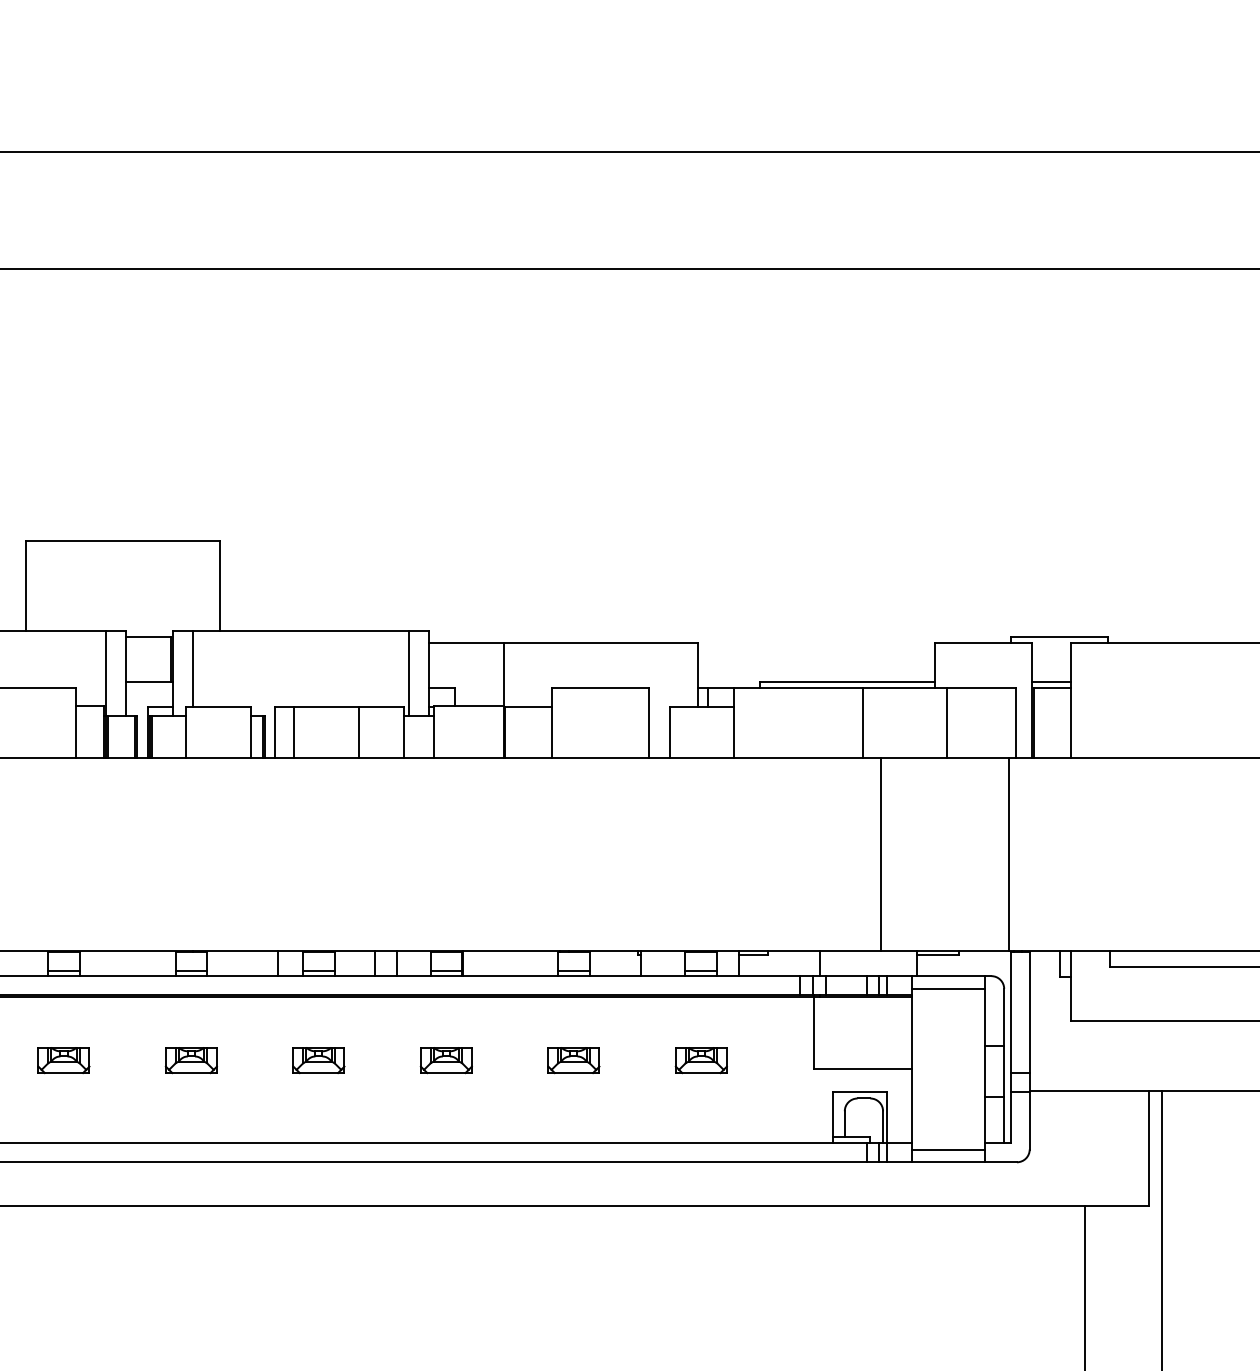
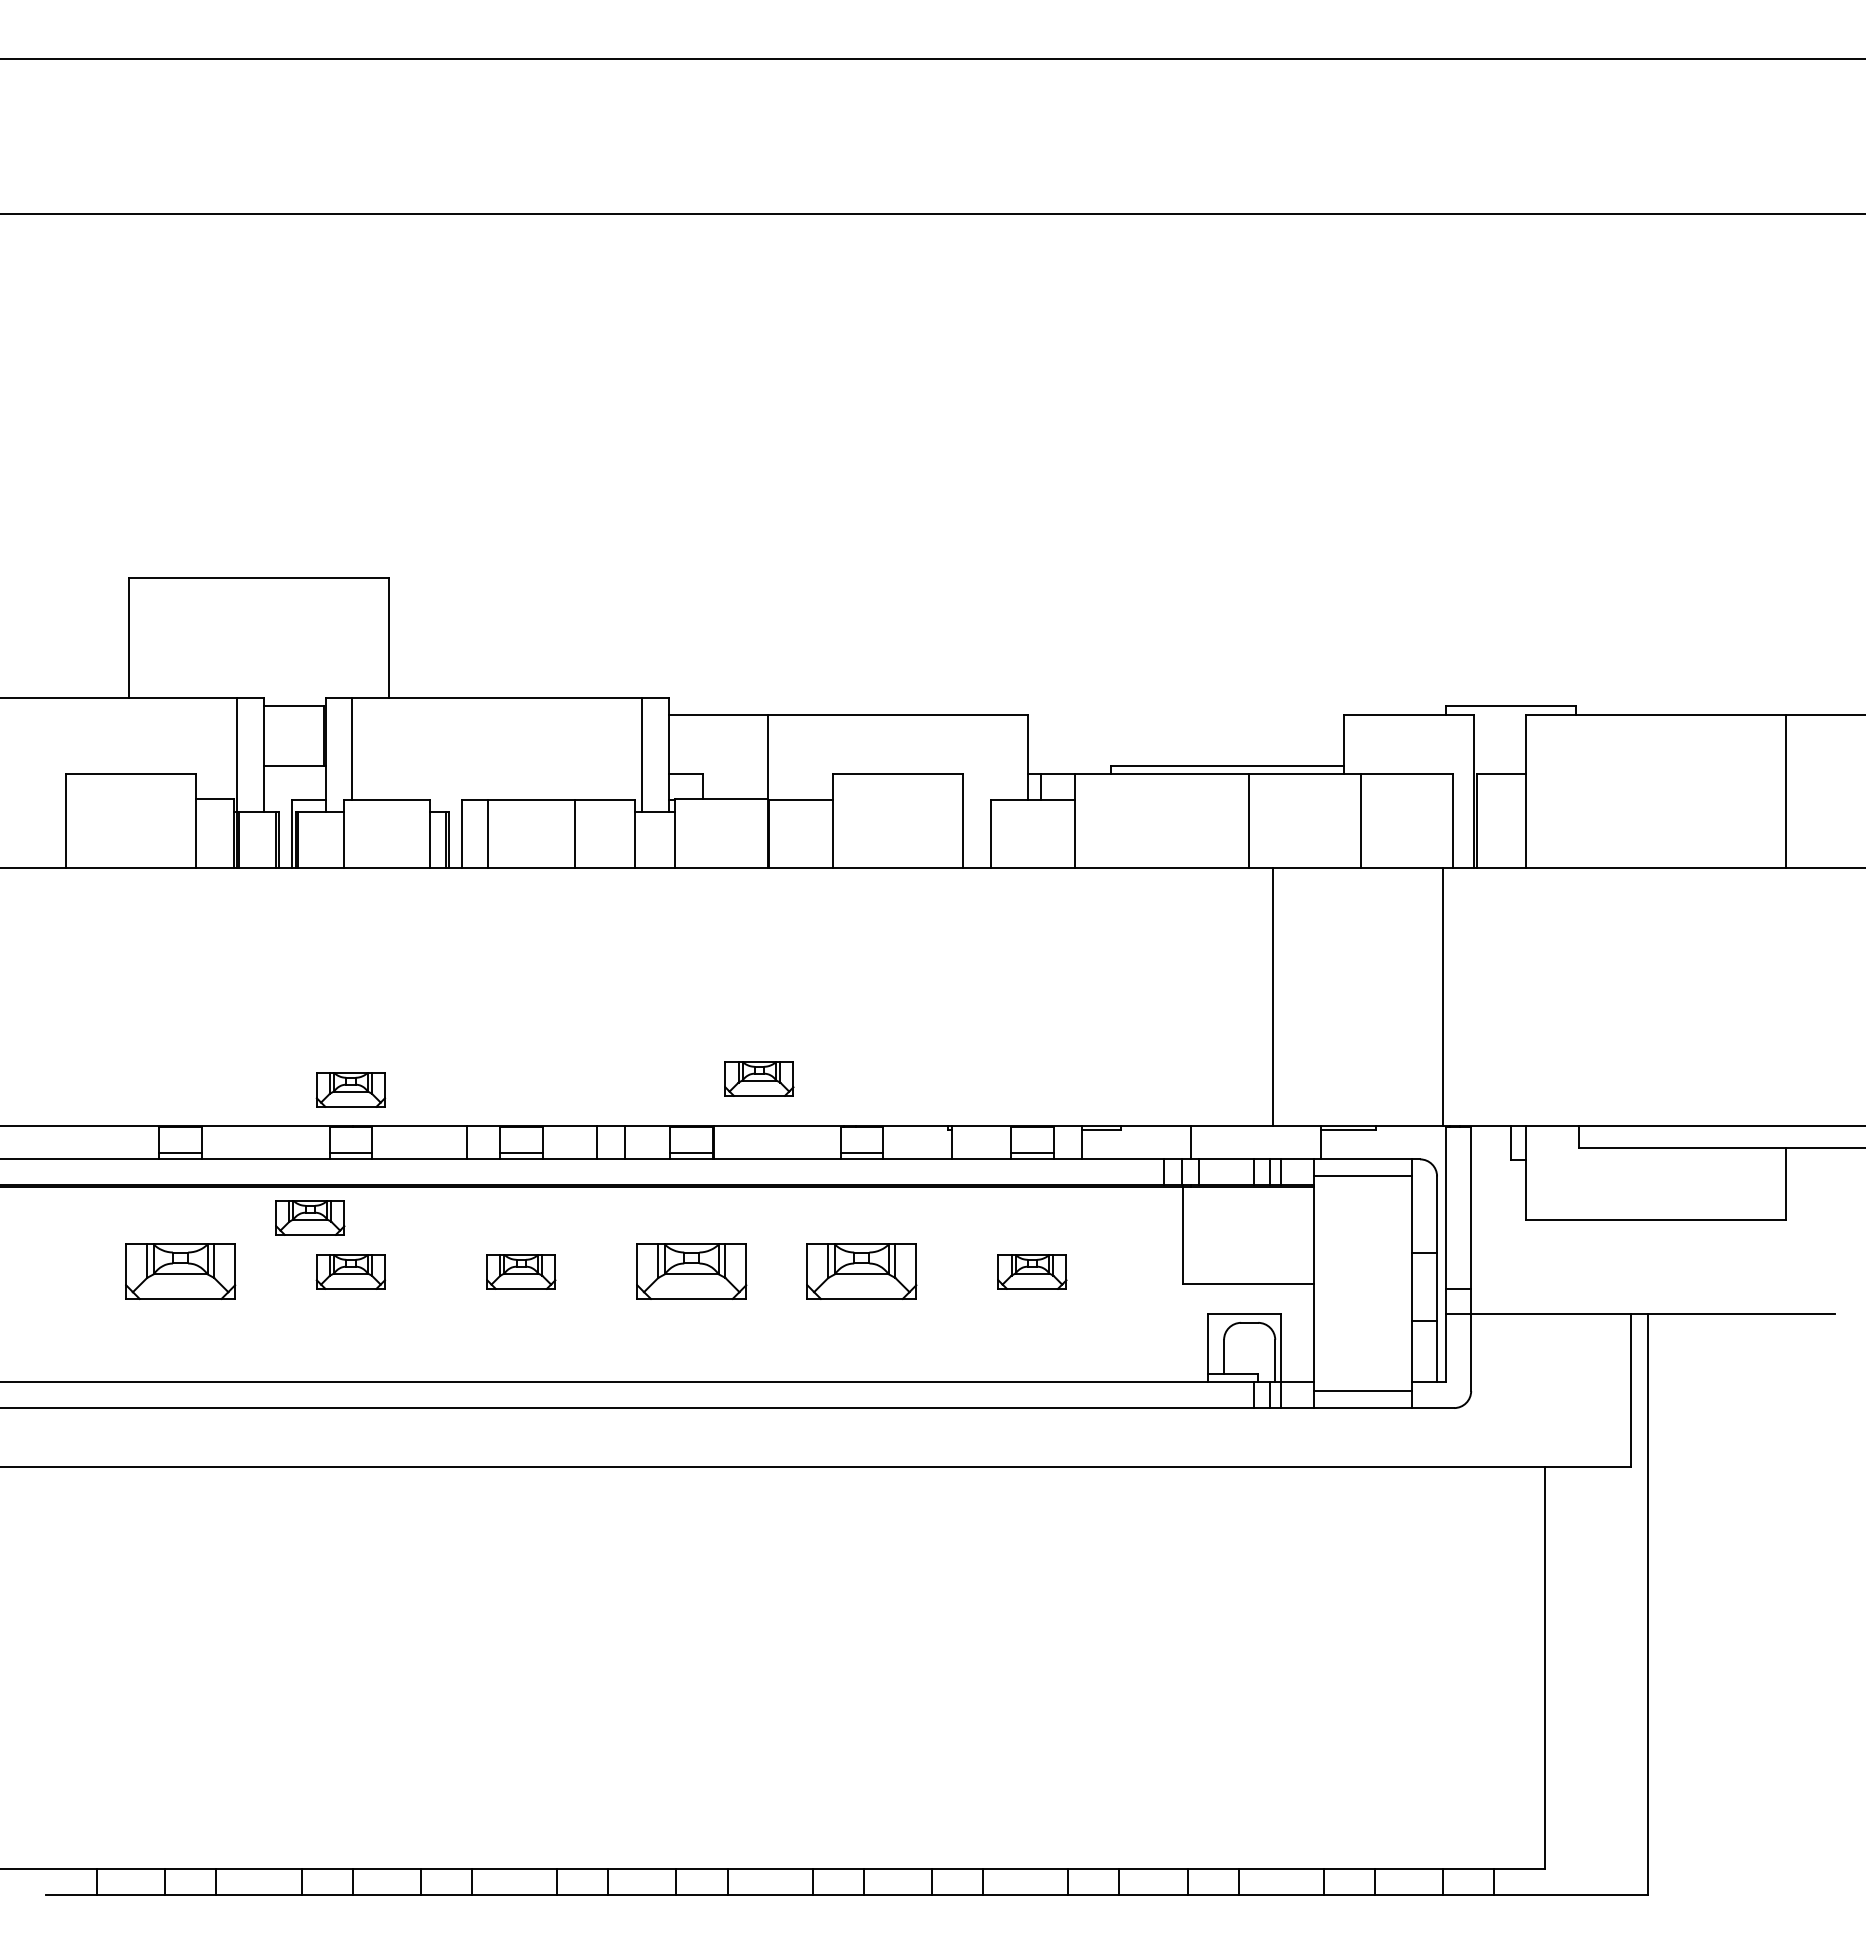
line: (1050, 681) -> (1499, 765), removed
part: (497, 915) -> (759, 1078), added
part: (191, 923) -> (350, 1089), added
part: (161, 1019) -> (310, 1217), added
part: (63, 1060) -> (180, 1271), size x1.6
part: (446, 1060) -> (691, 1271), size x1.6
part: (574, 1060) -> (862, 1271), size x1.6

